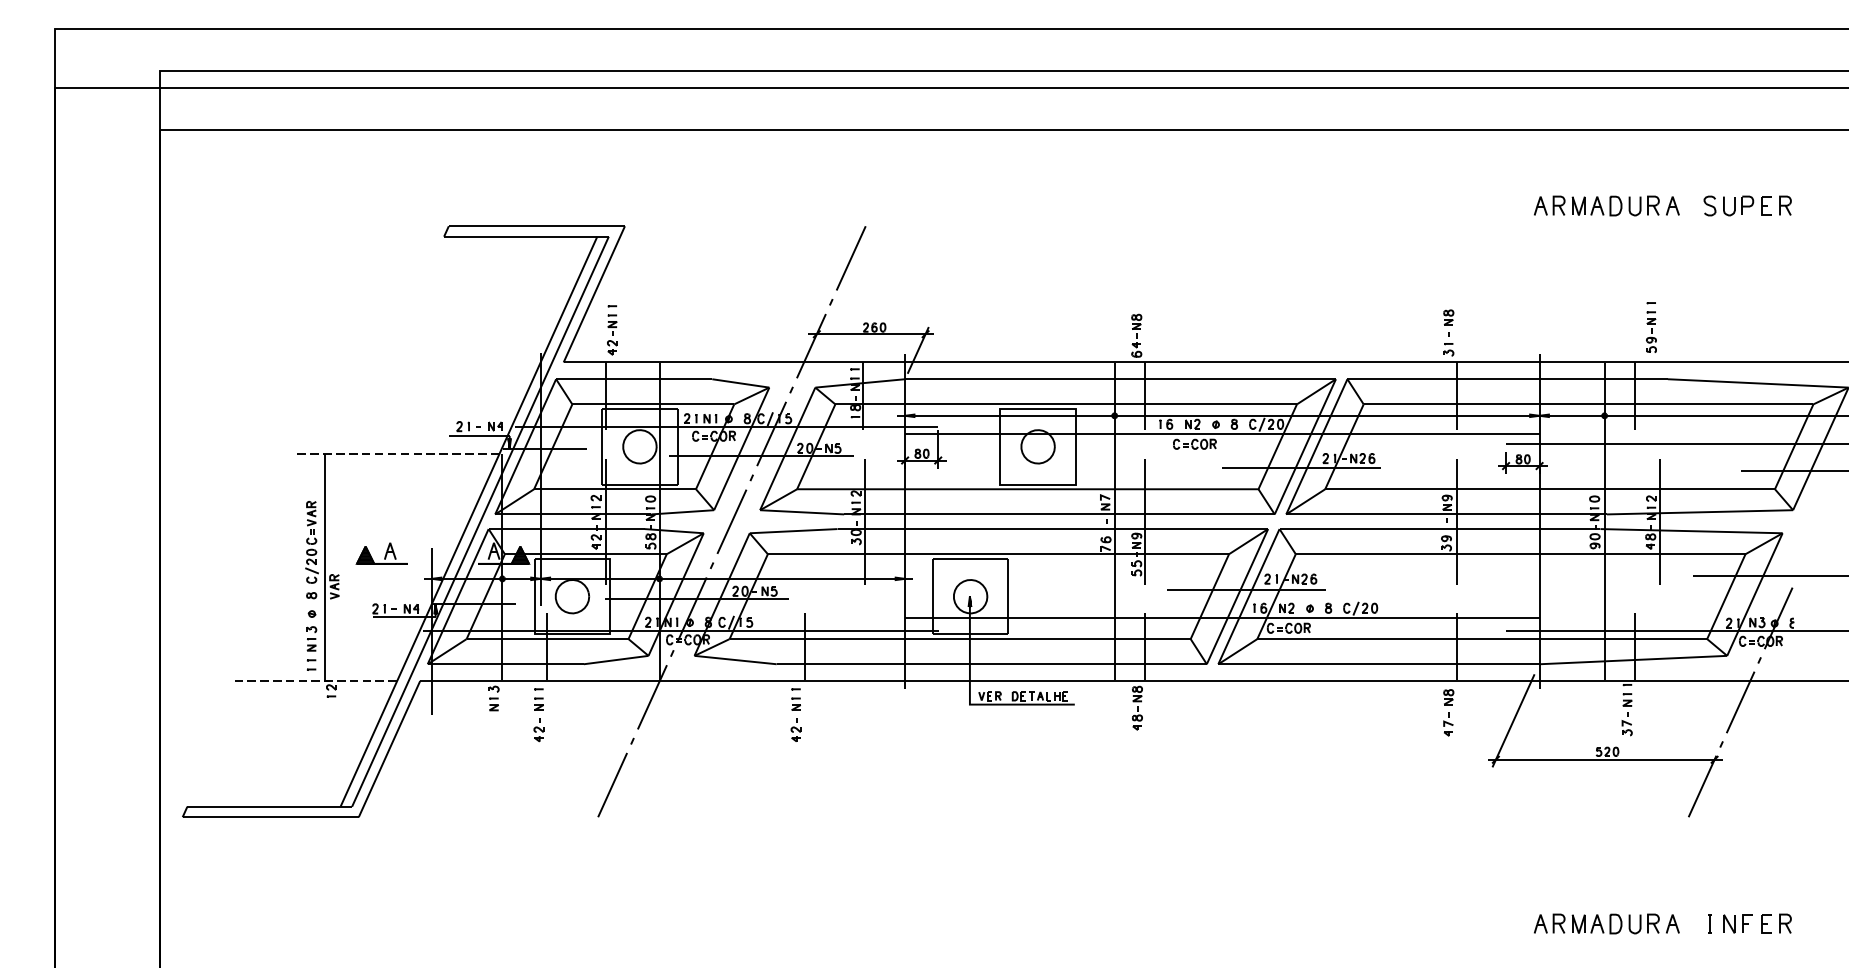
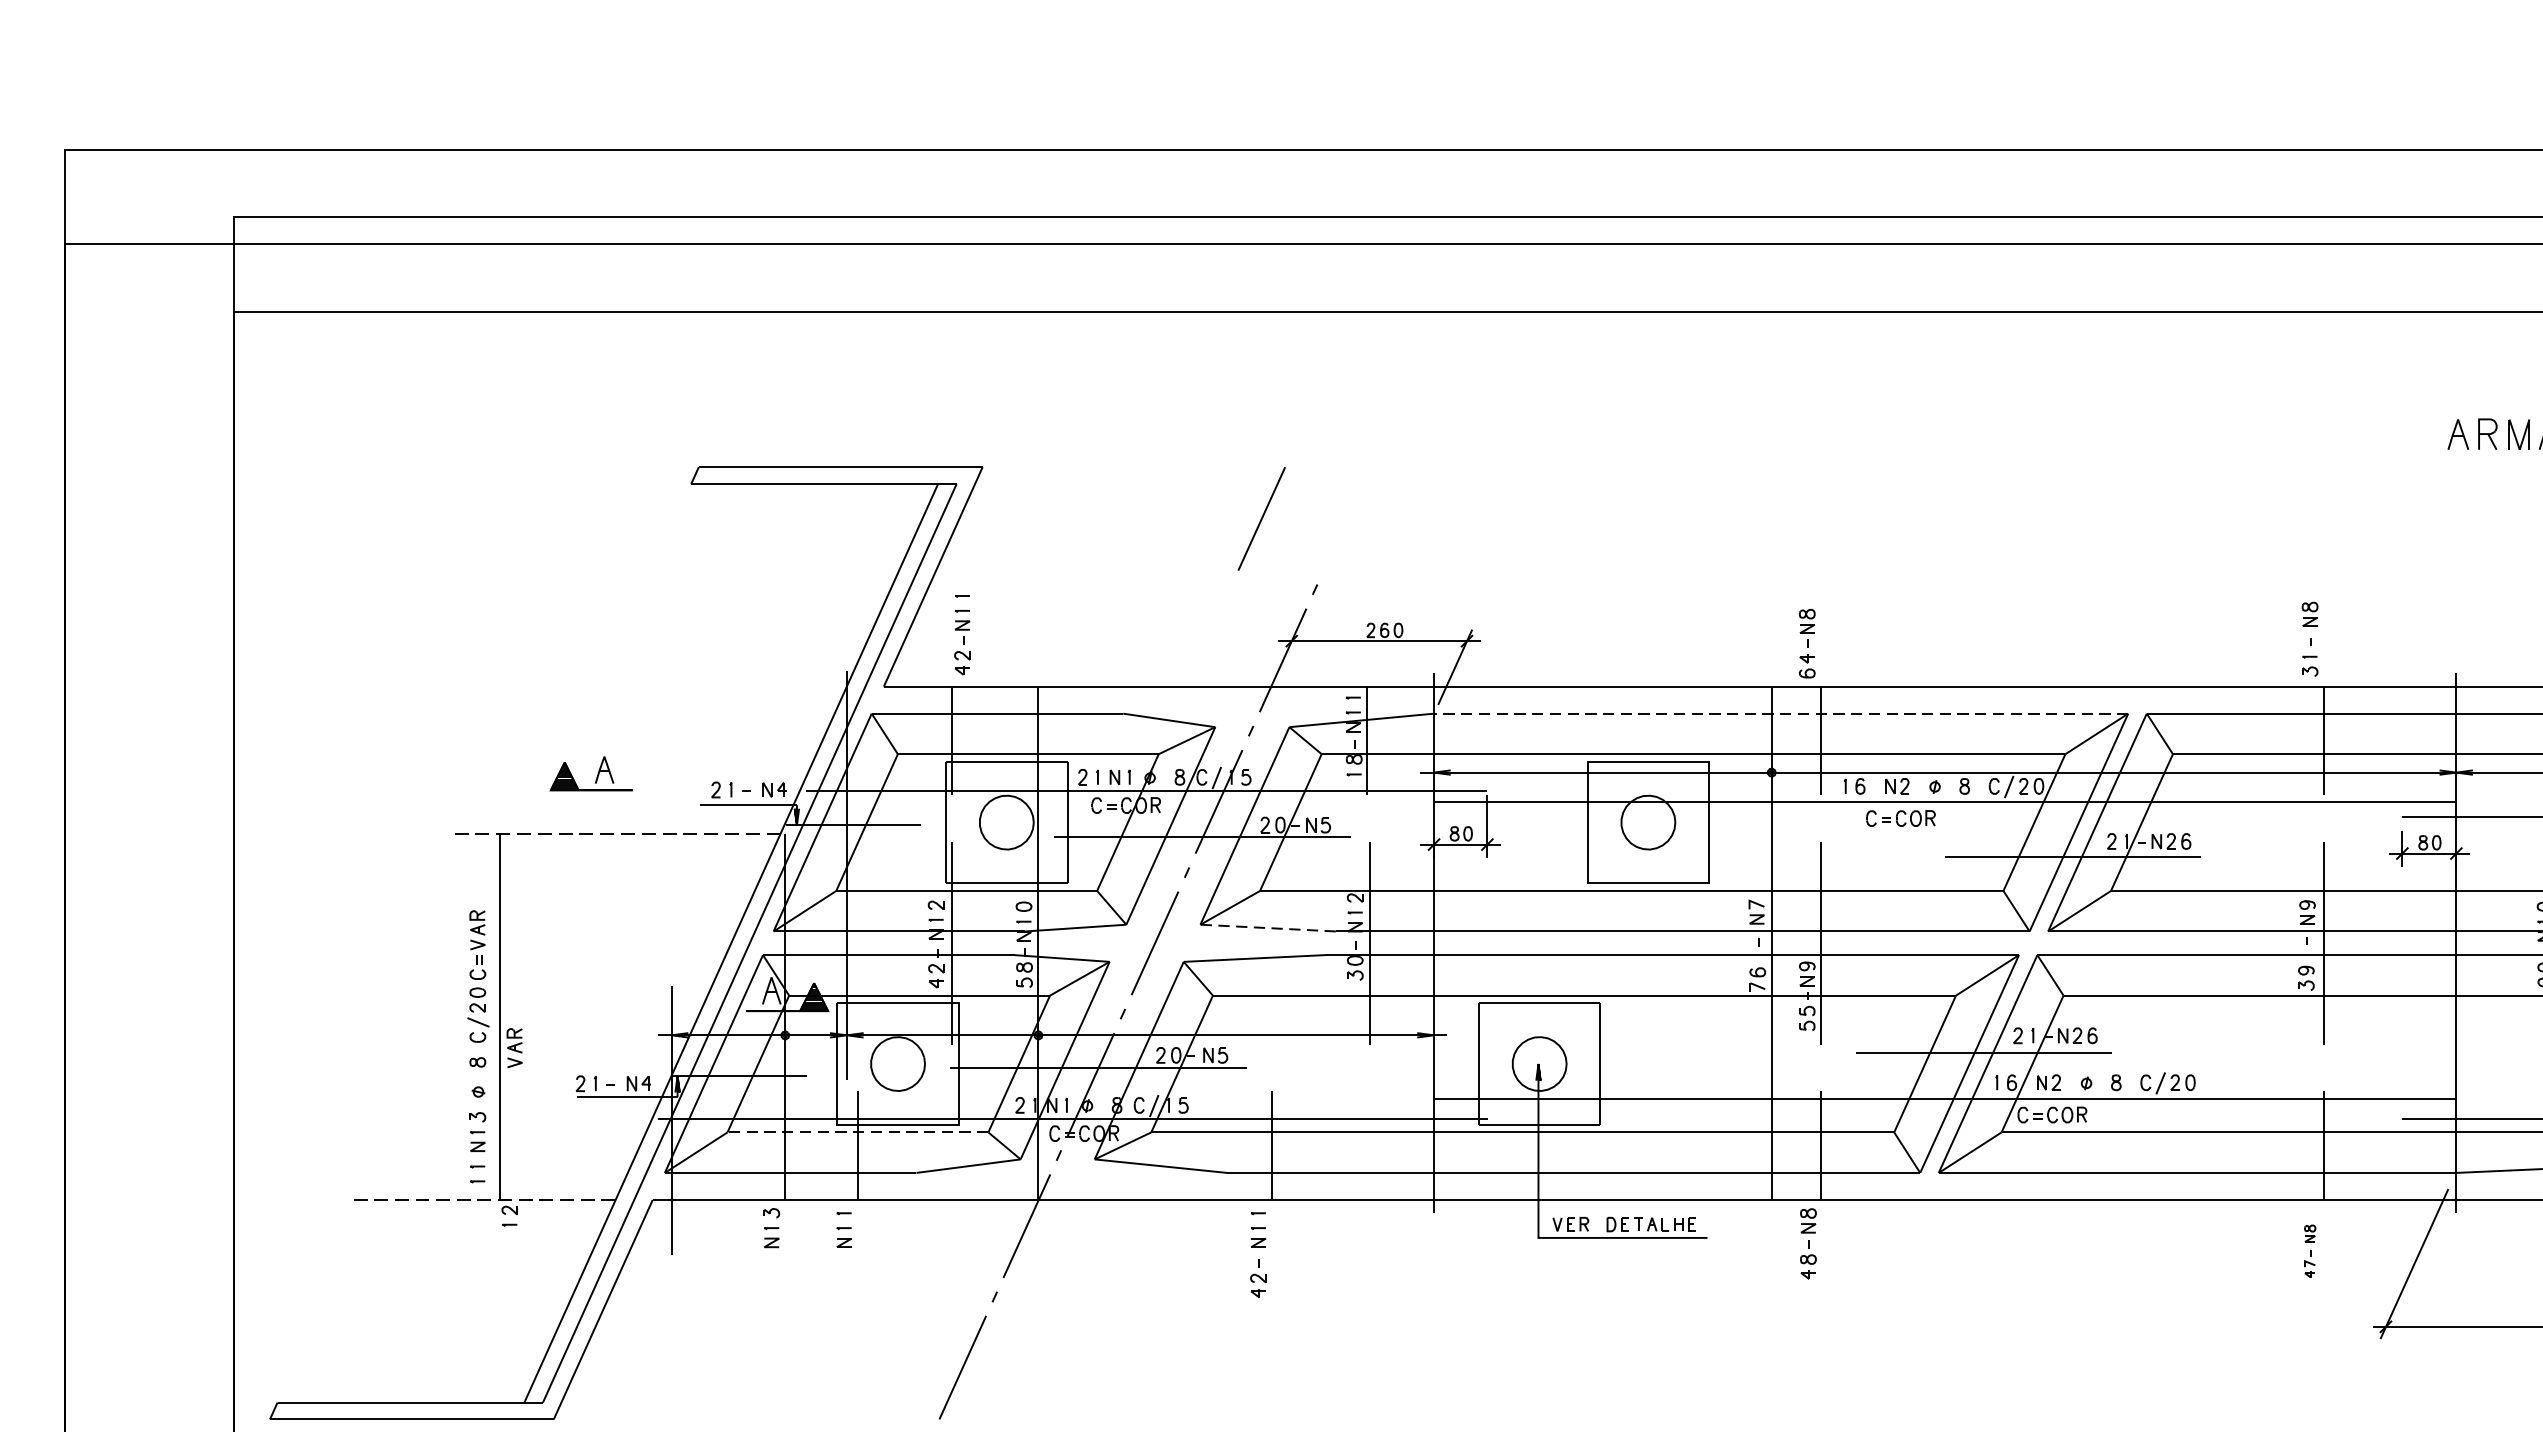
line: (851, 258) -> (1262, 519), moved
line: (1119, 379) -> (1779, 714), solid -> dashed
line: (801, 512) -> (1267, 928), solid -> dashed
part: (381, 553) -> (590, 773), moved
line: (547, 639) -> (857, 1133), solid -> dashed
part: (1448, 712) -> (2309, 1250), size x0.7
part: (538, 730) -> (843, 1279), removed

